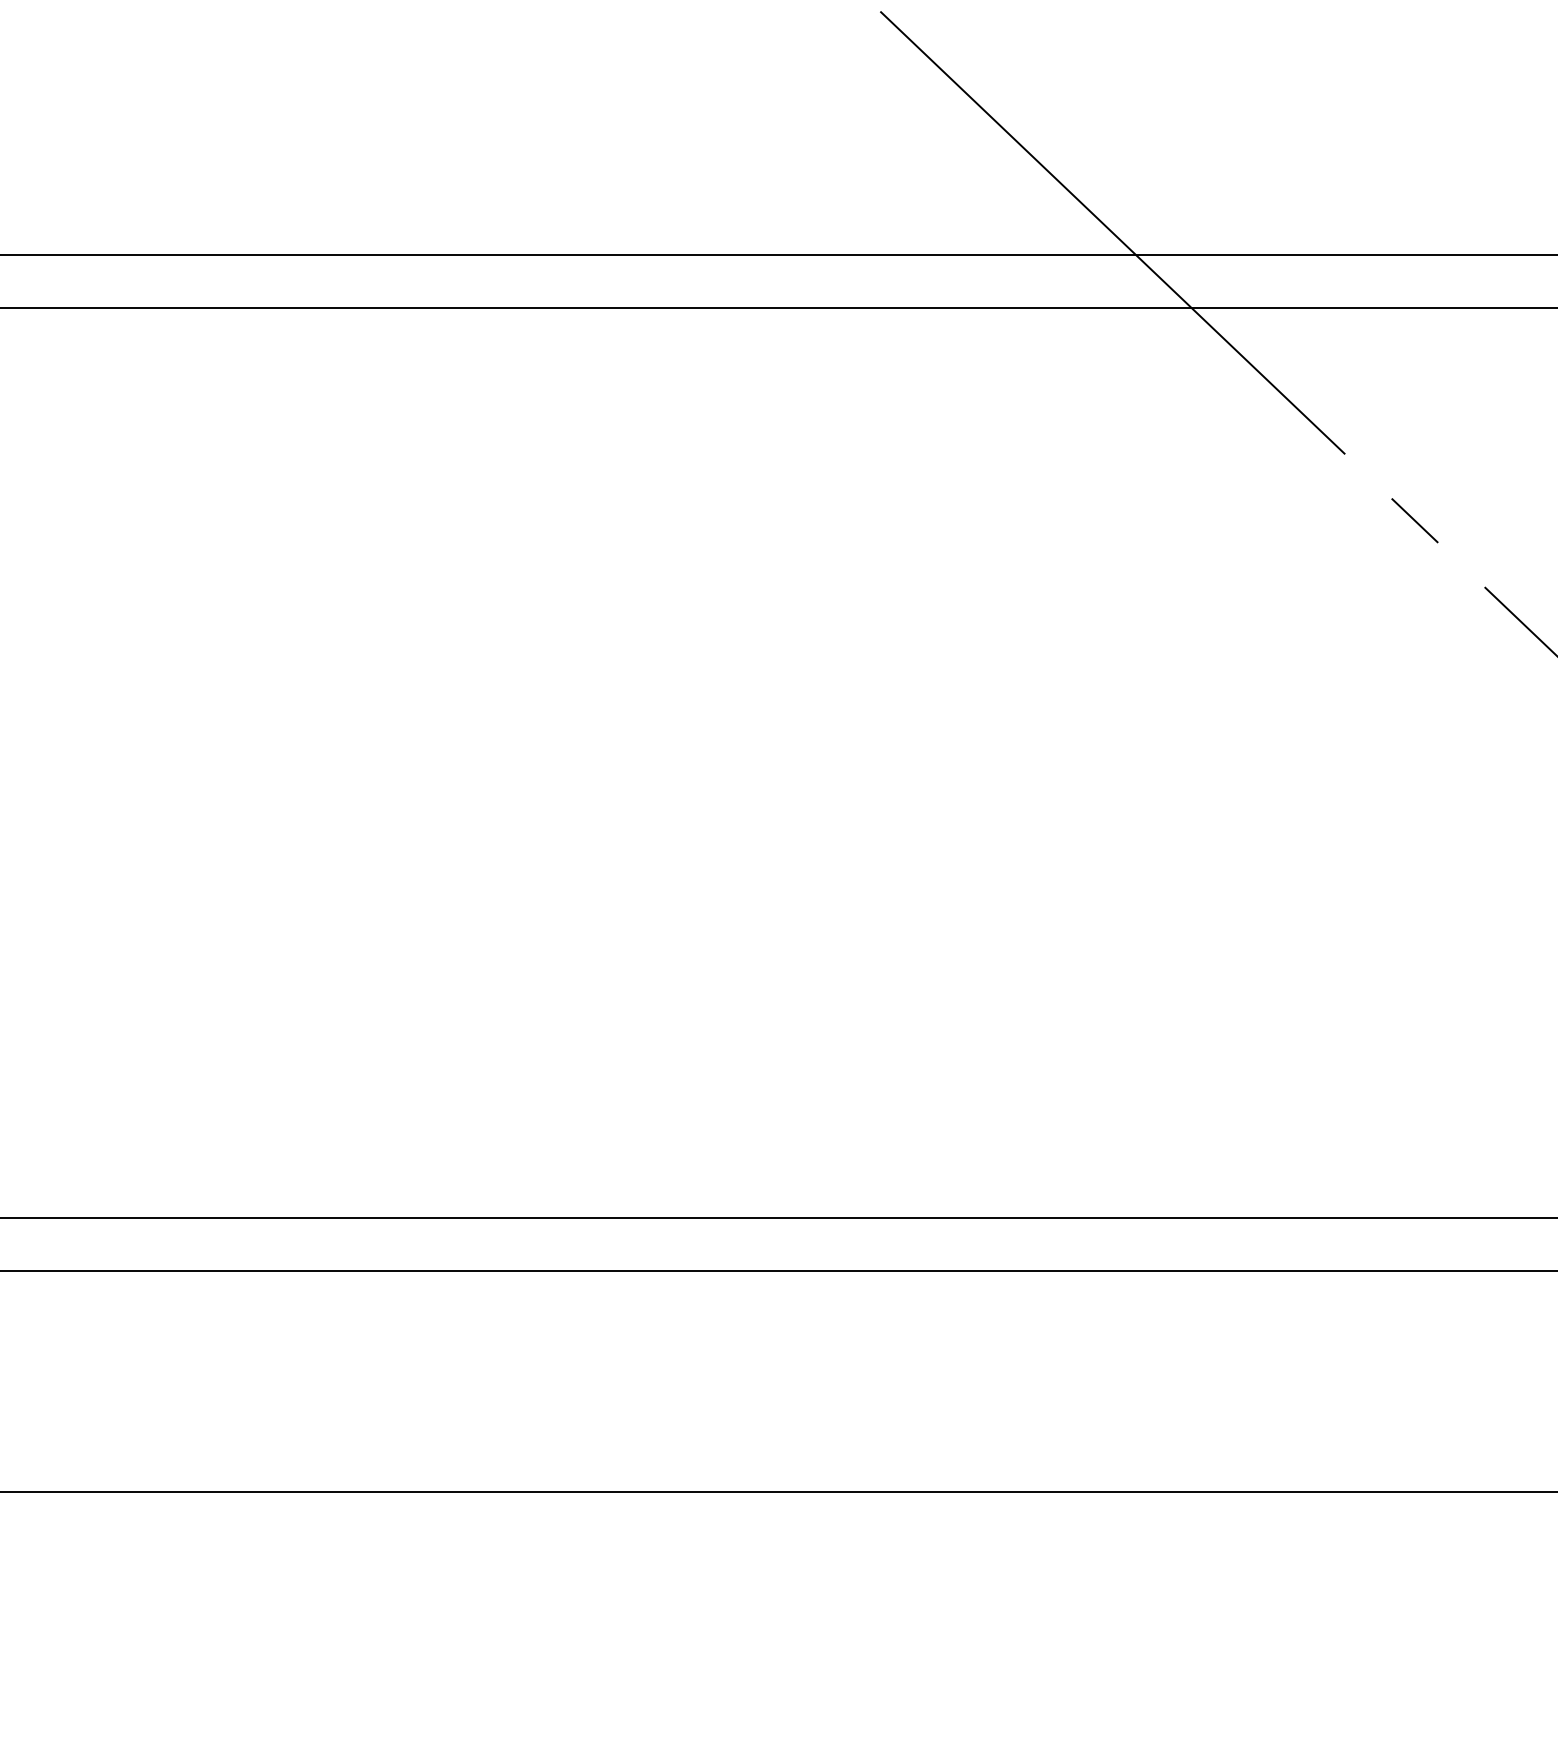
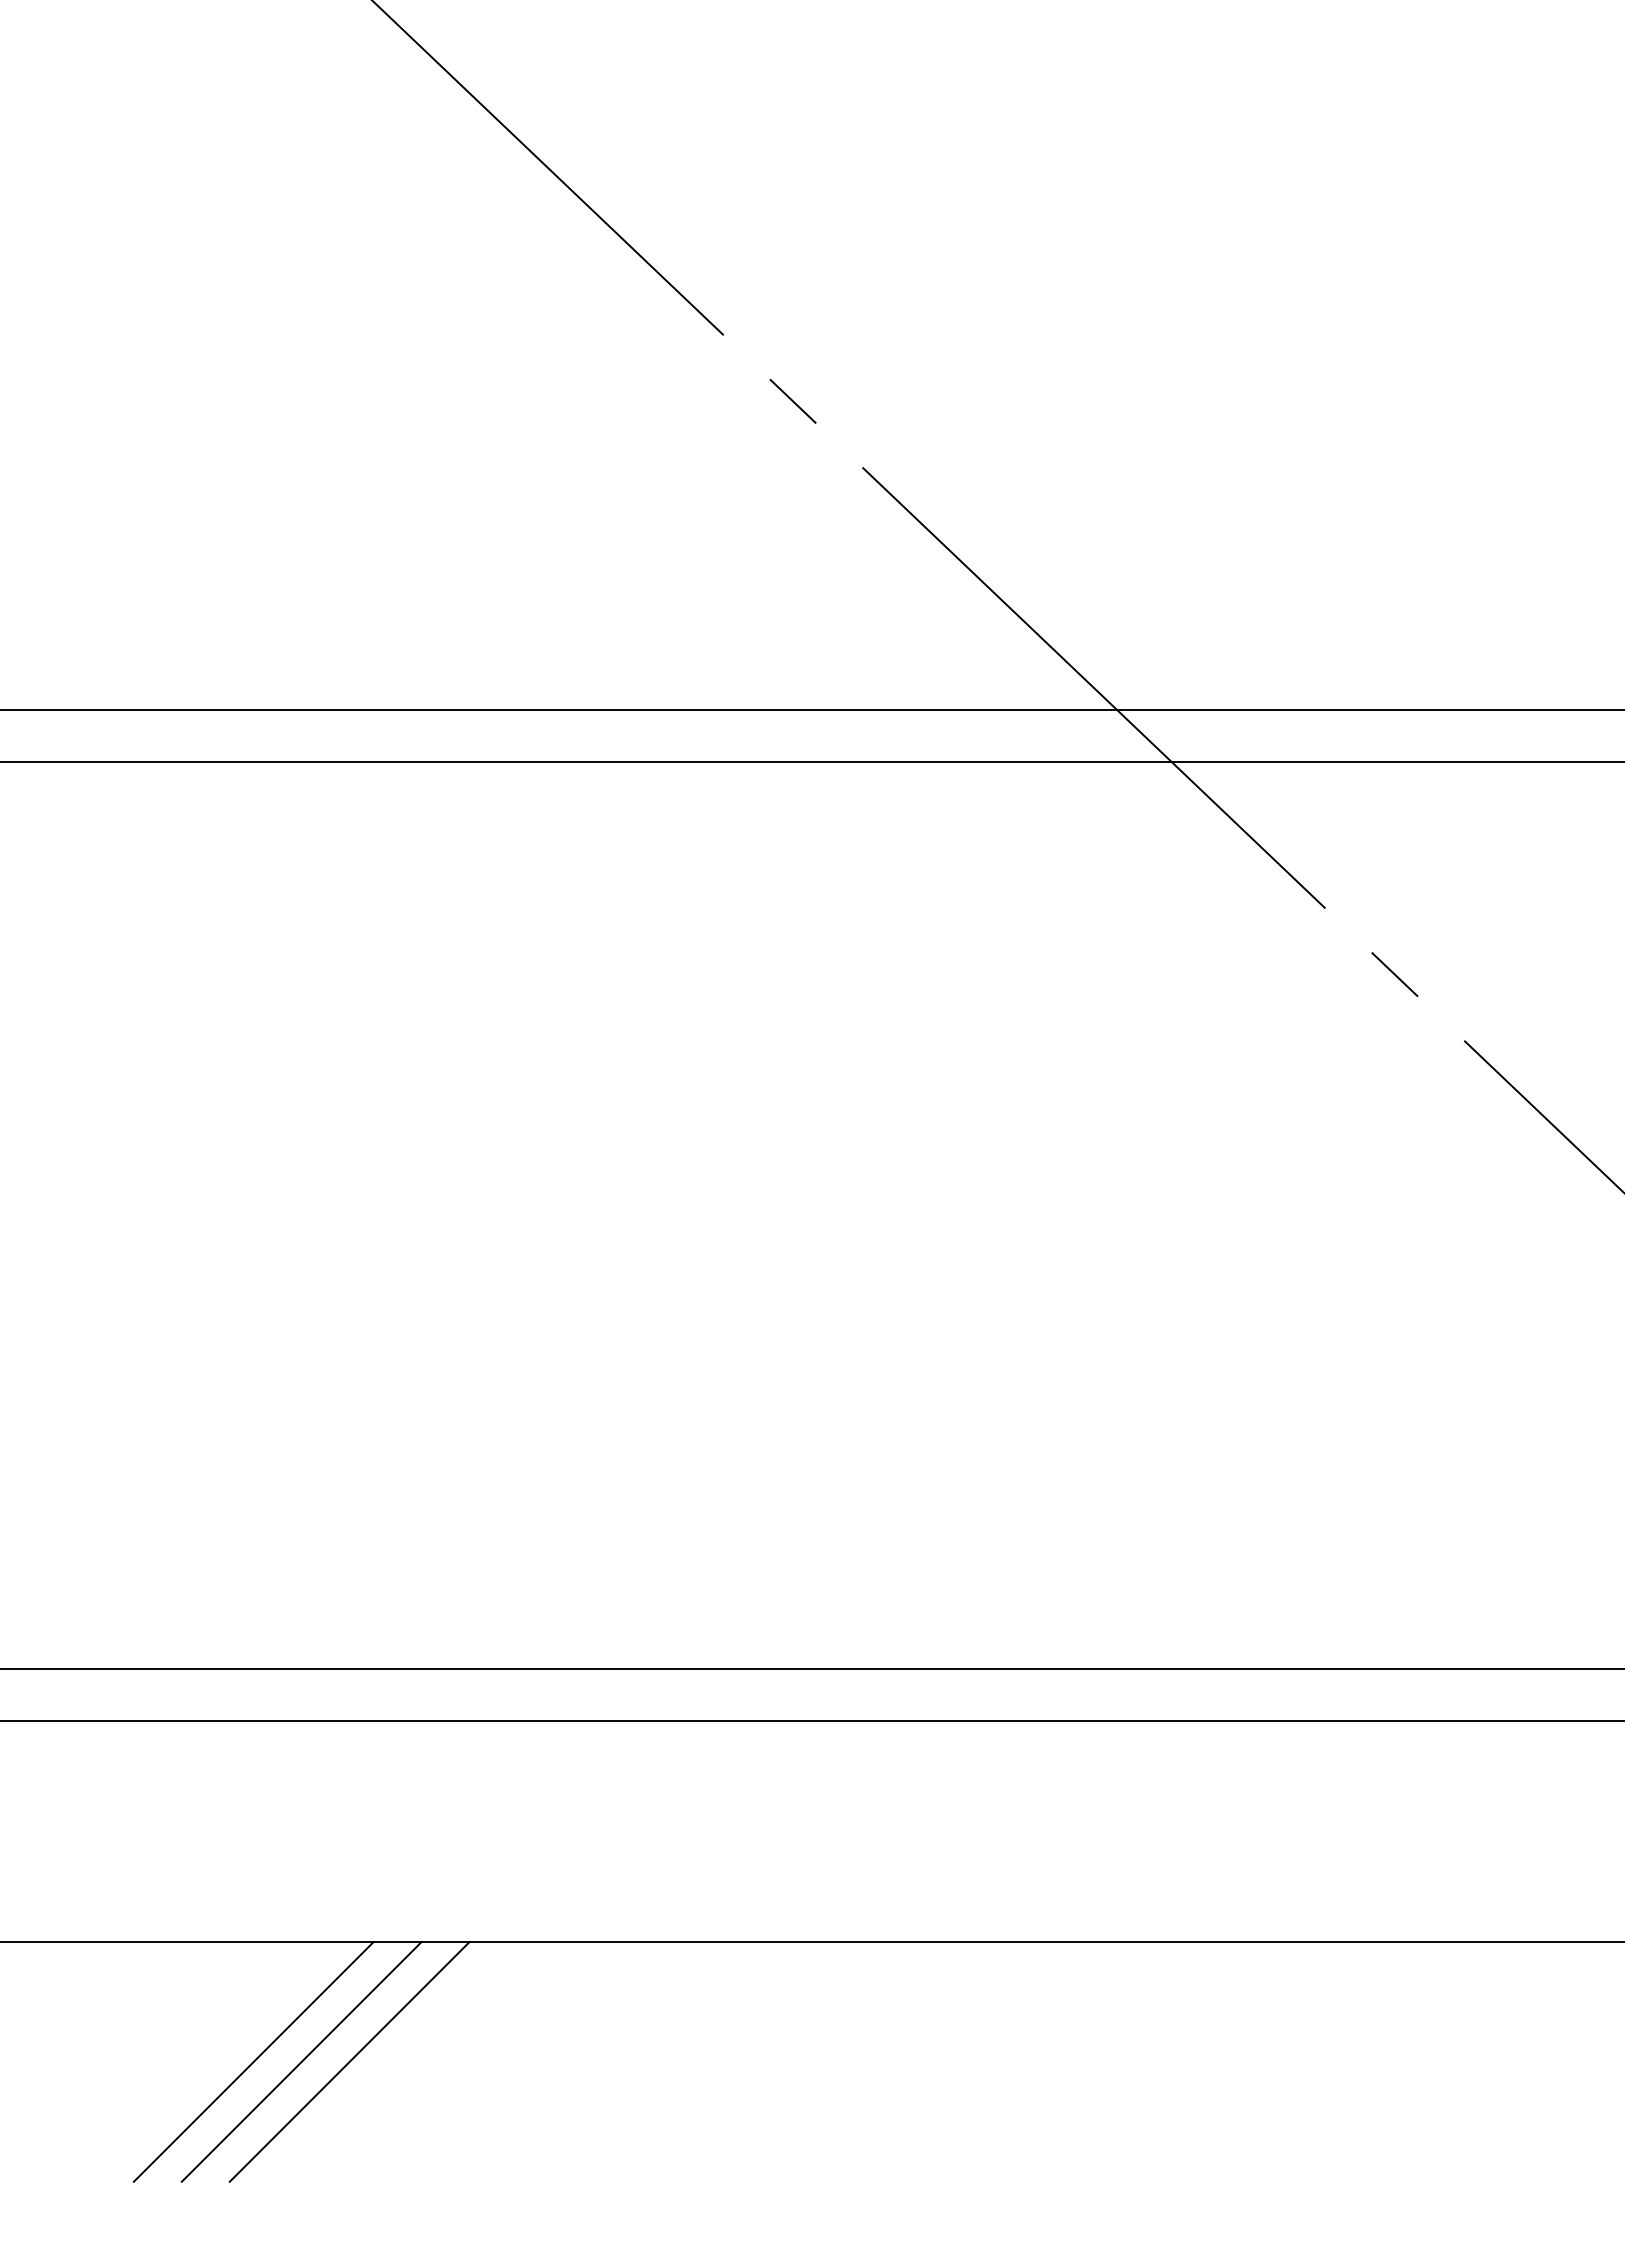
line: (268, 1612) -> (253, 2061), added
line: (316, 1612) -> (301, 2061), added
line: (365, 1612) -> (349, 2061), added

